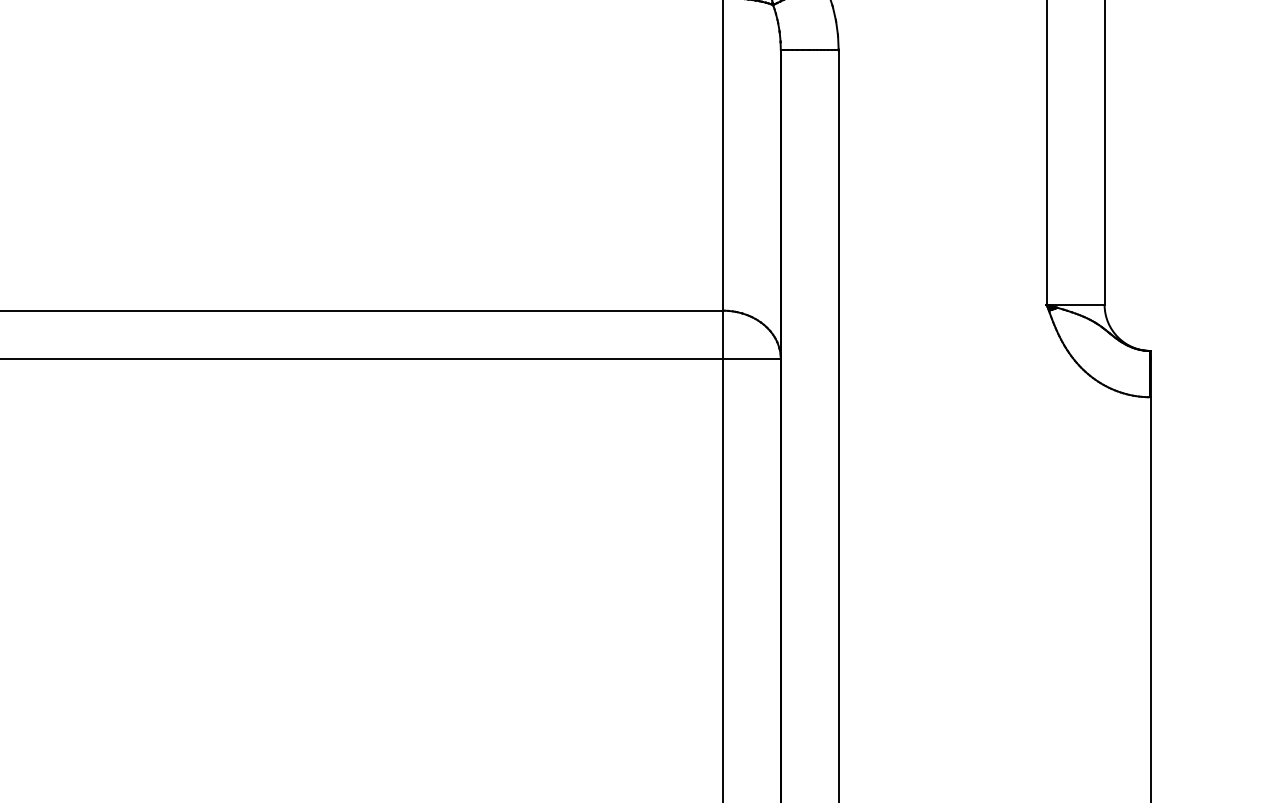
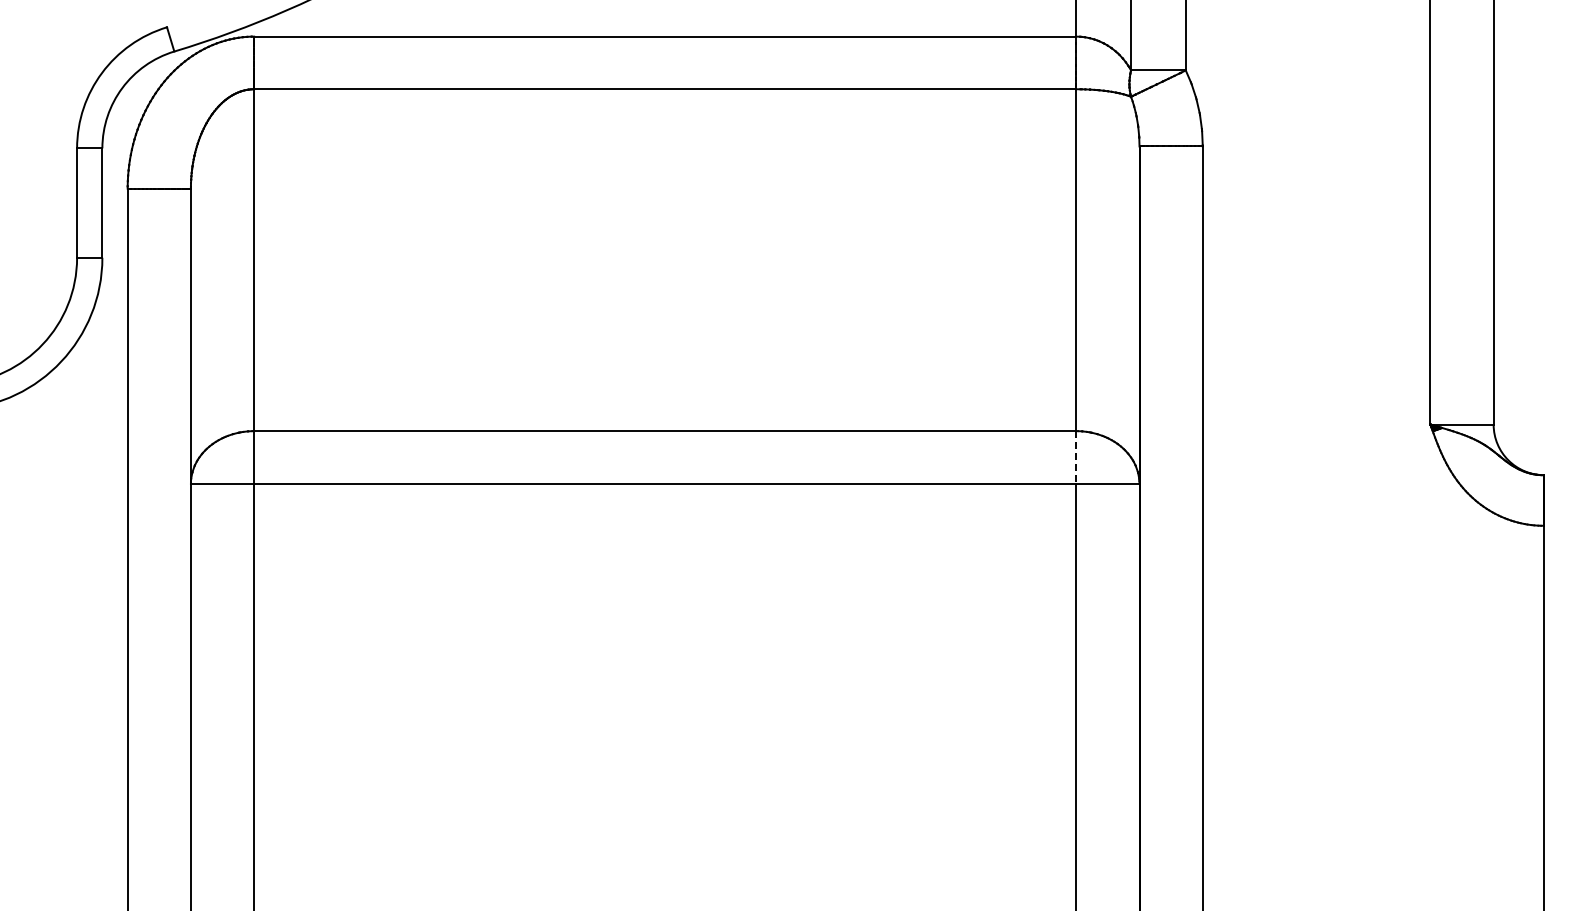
line: (723, 334) -> (1076, 457), solid -> dashed

